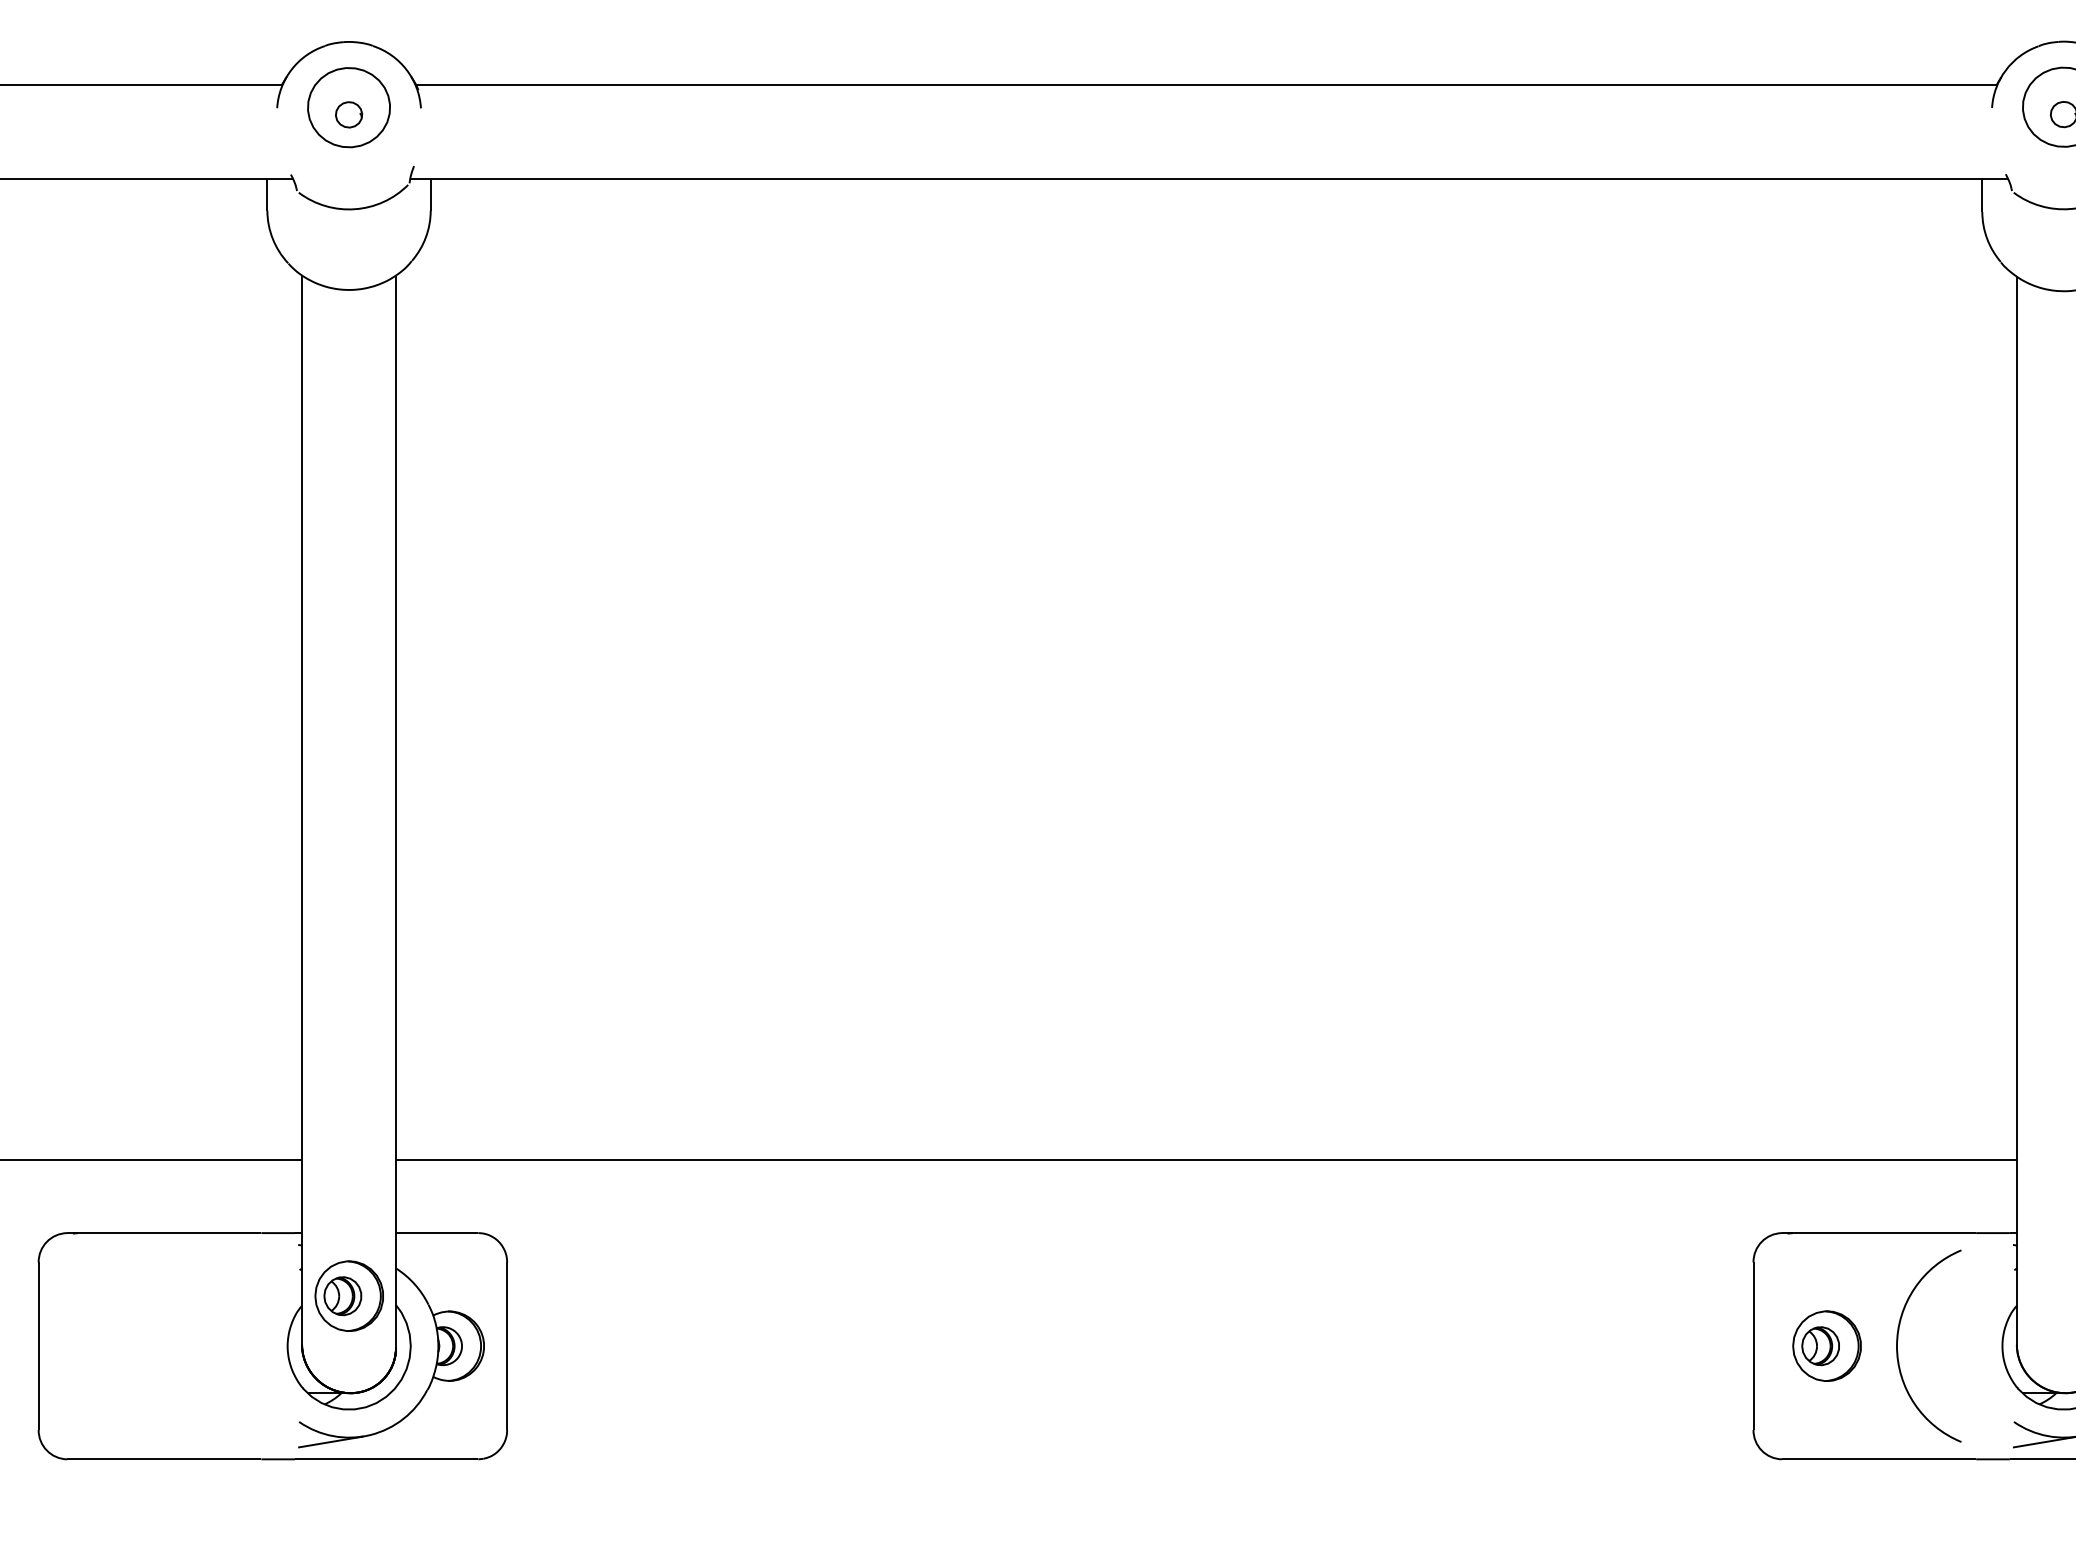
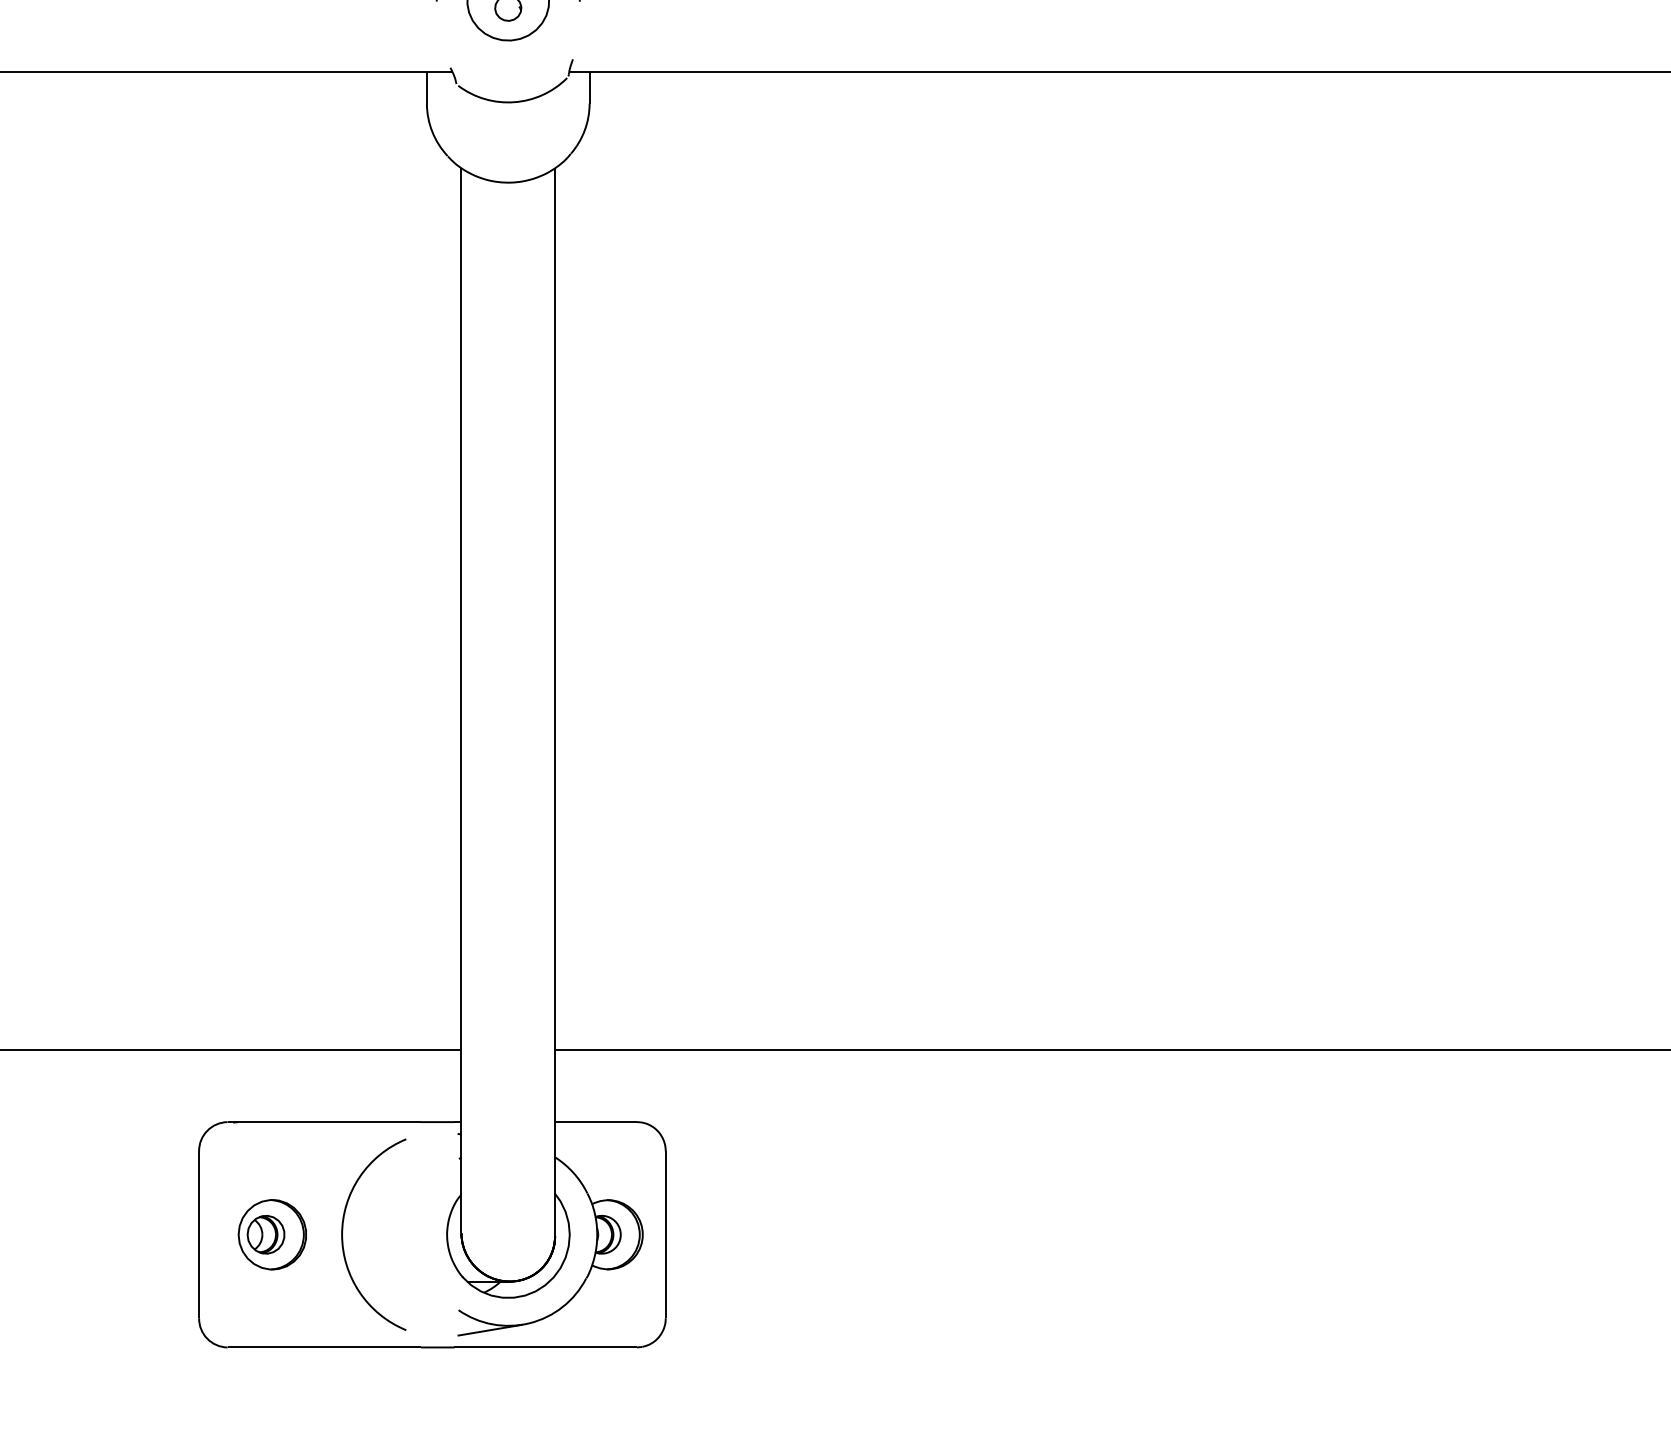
part: (348, 1295) -> (271, 1234), moved
curve: (183, 1345) -> (343, 1234), added

